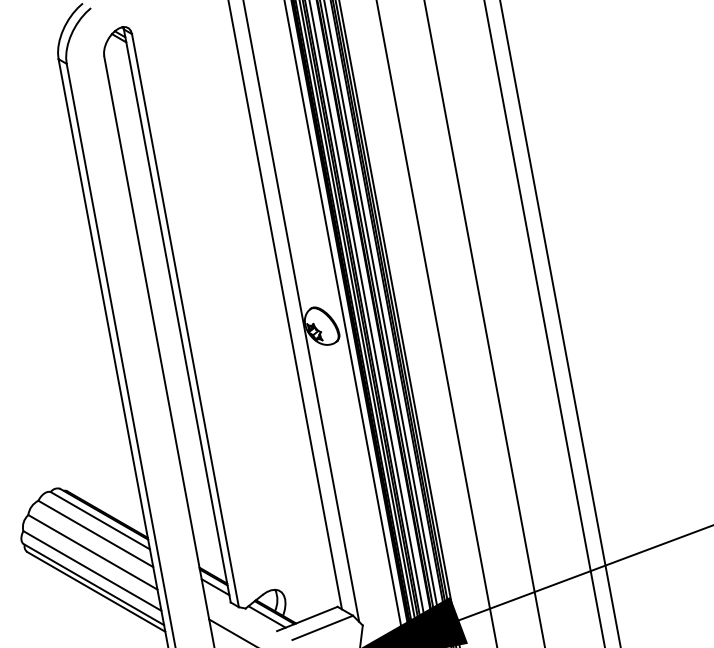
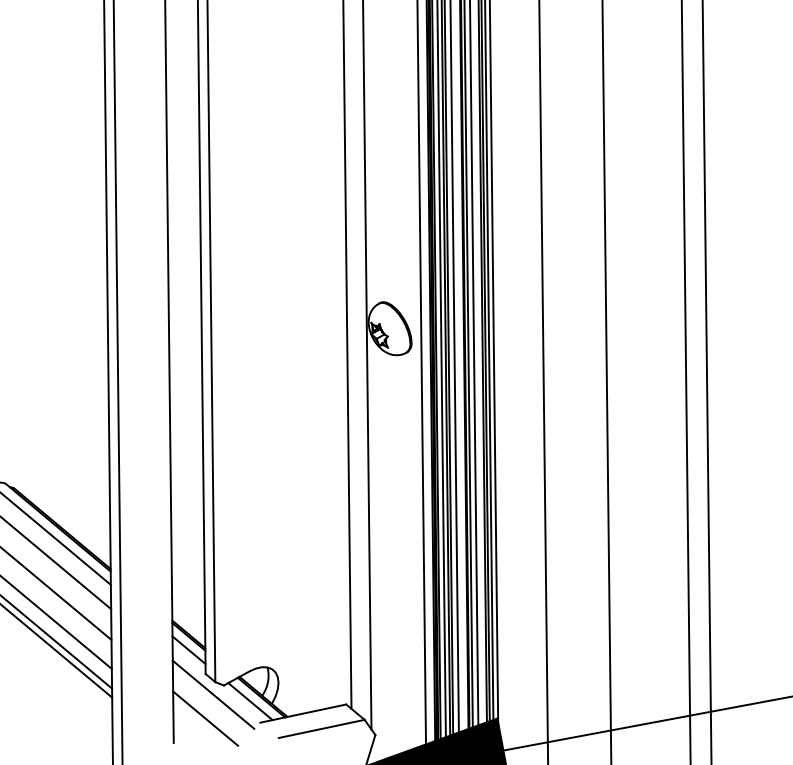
line: (239, 616) -> (214, 694), added

